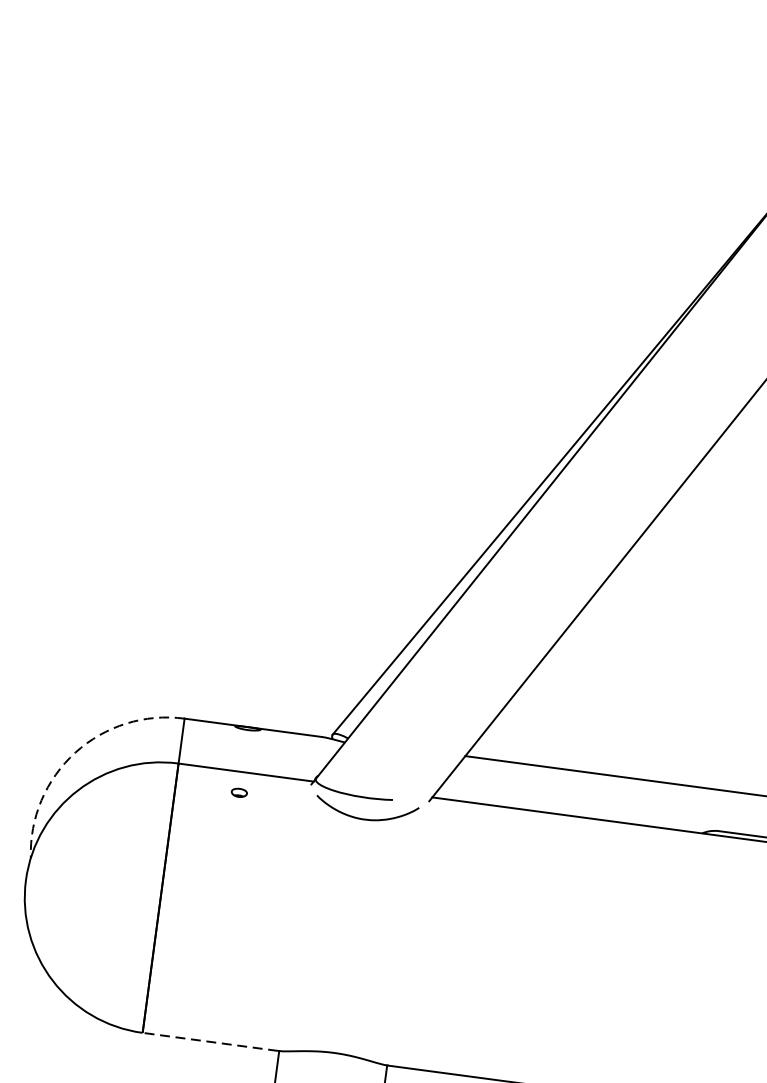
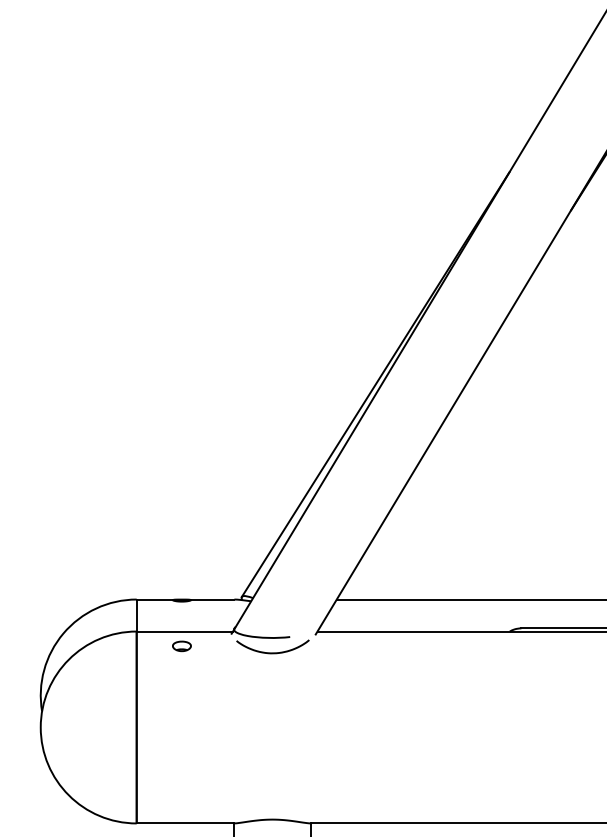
arc: (75, 752) -> (63, 633), dashed -> solid
part: (238, 792) -> (181, 646), size x1.67
line: (209, 1041) -> (184, 823), dashed -> solid

